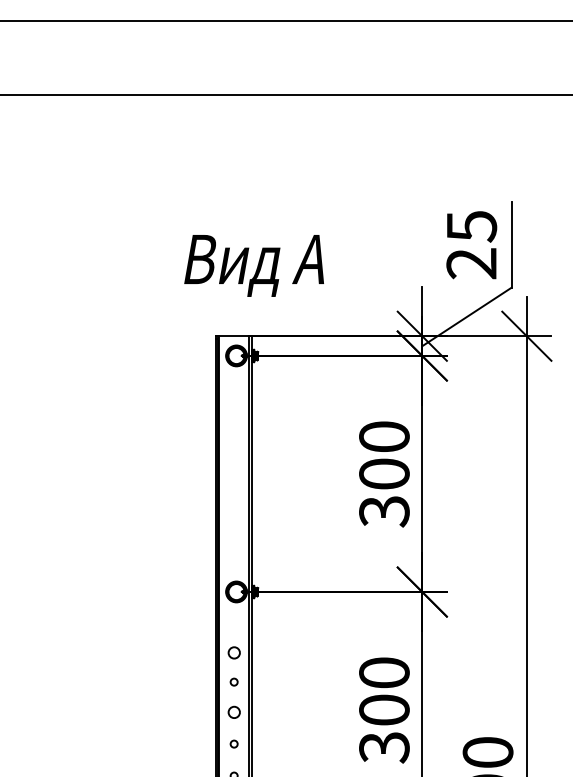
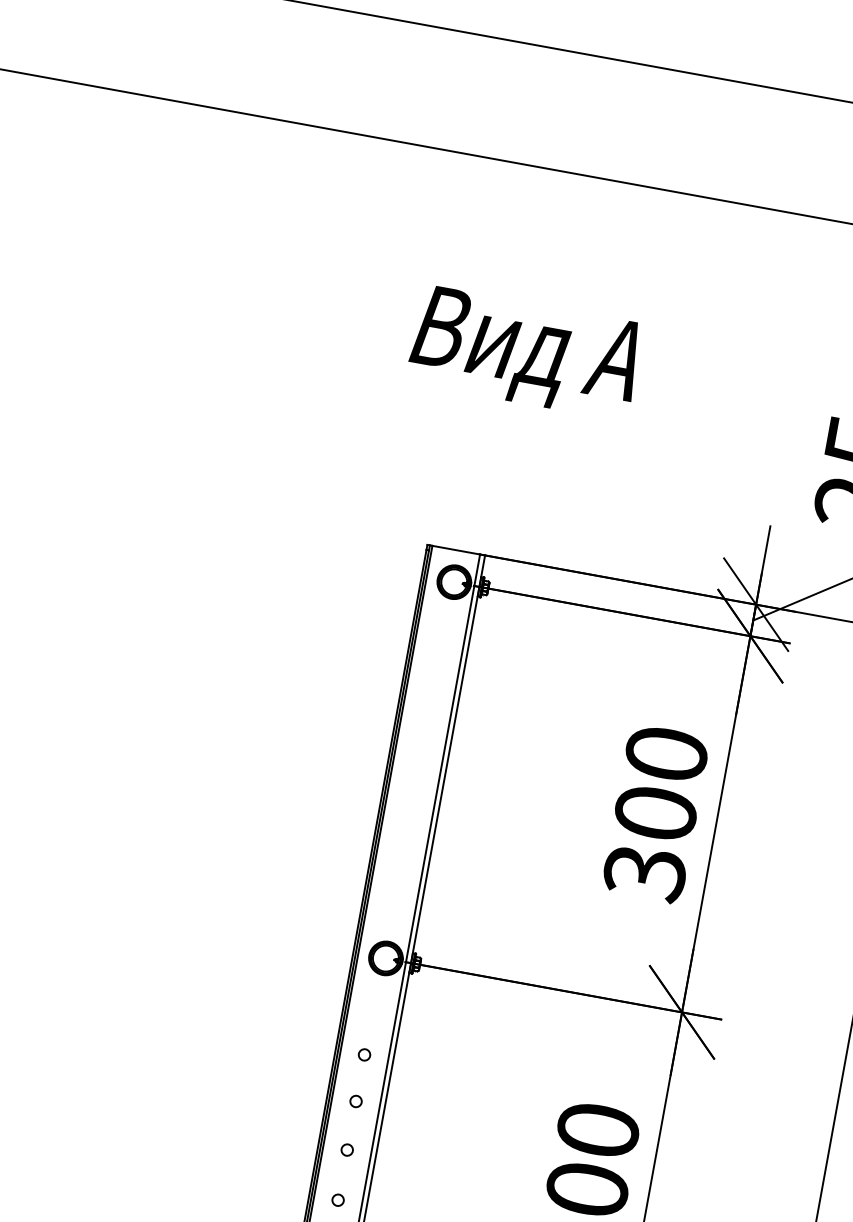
text: (253, 265) -> (524, 352), moved
circle: (233, 652) -> (363, 1054), size x0.62
circle: (233, 712) -> (346, 1149), size x0.62

